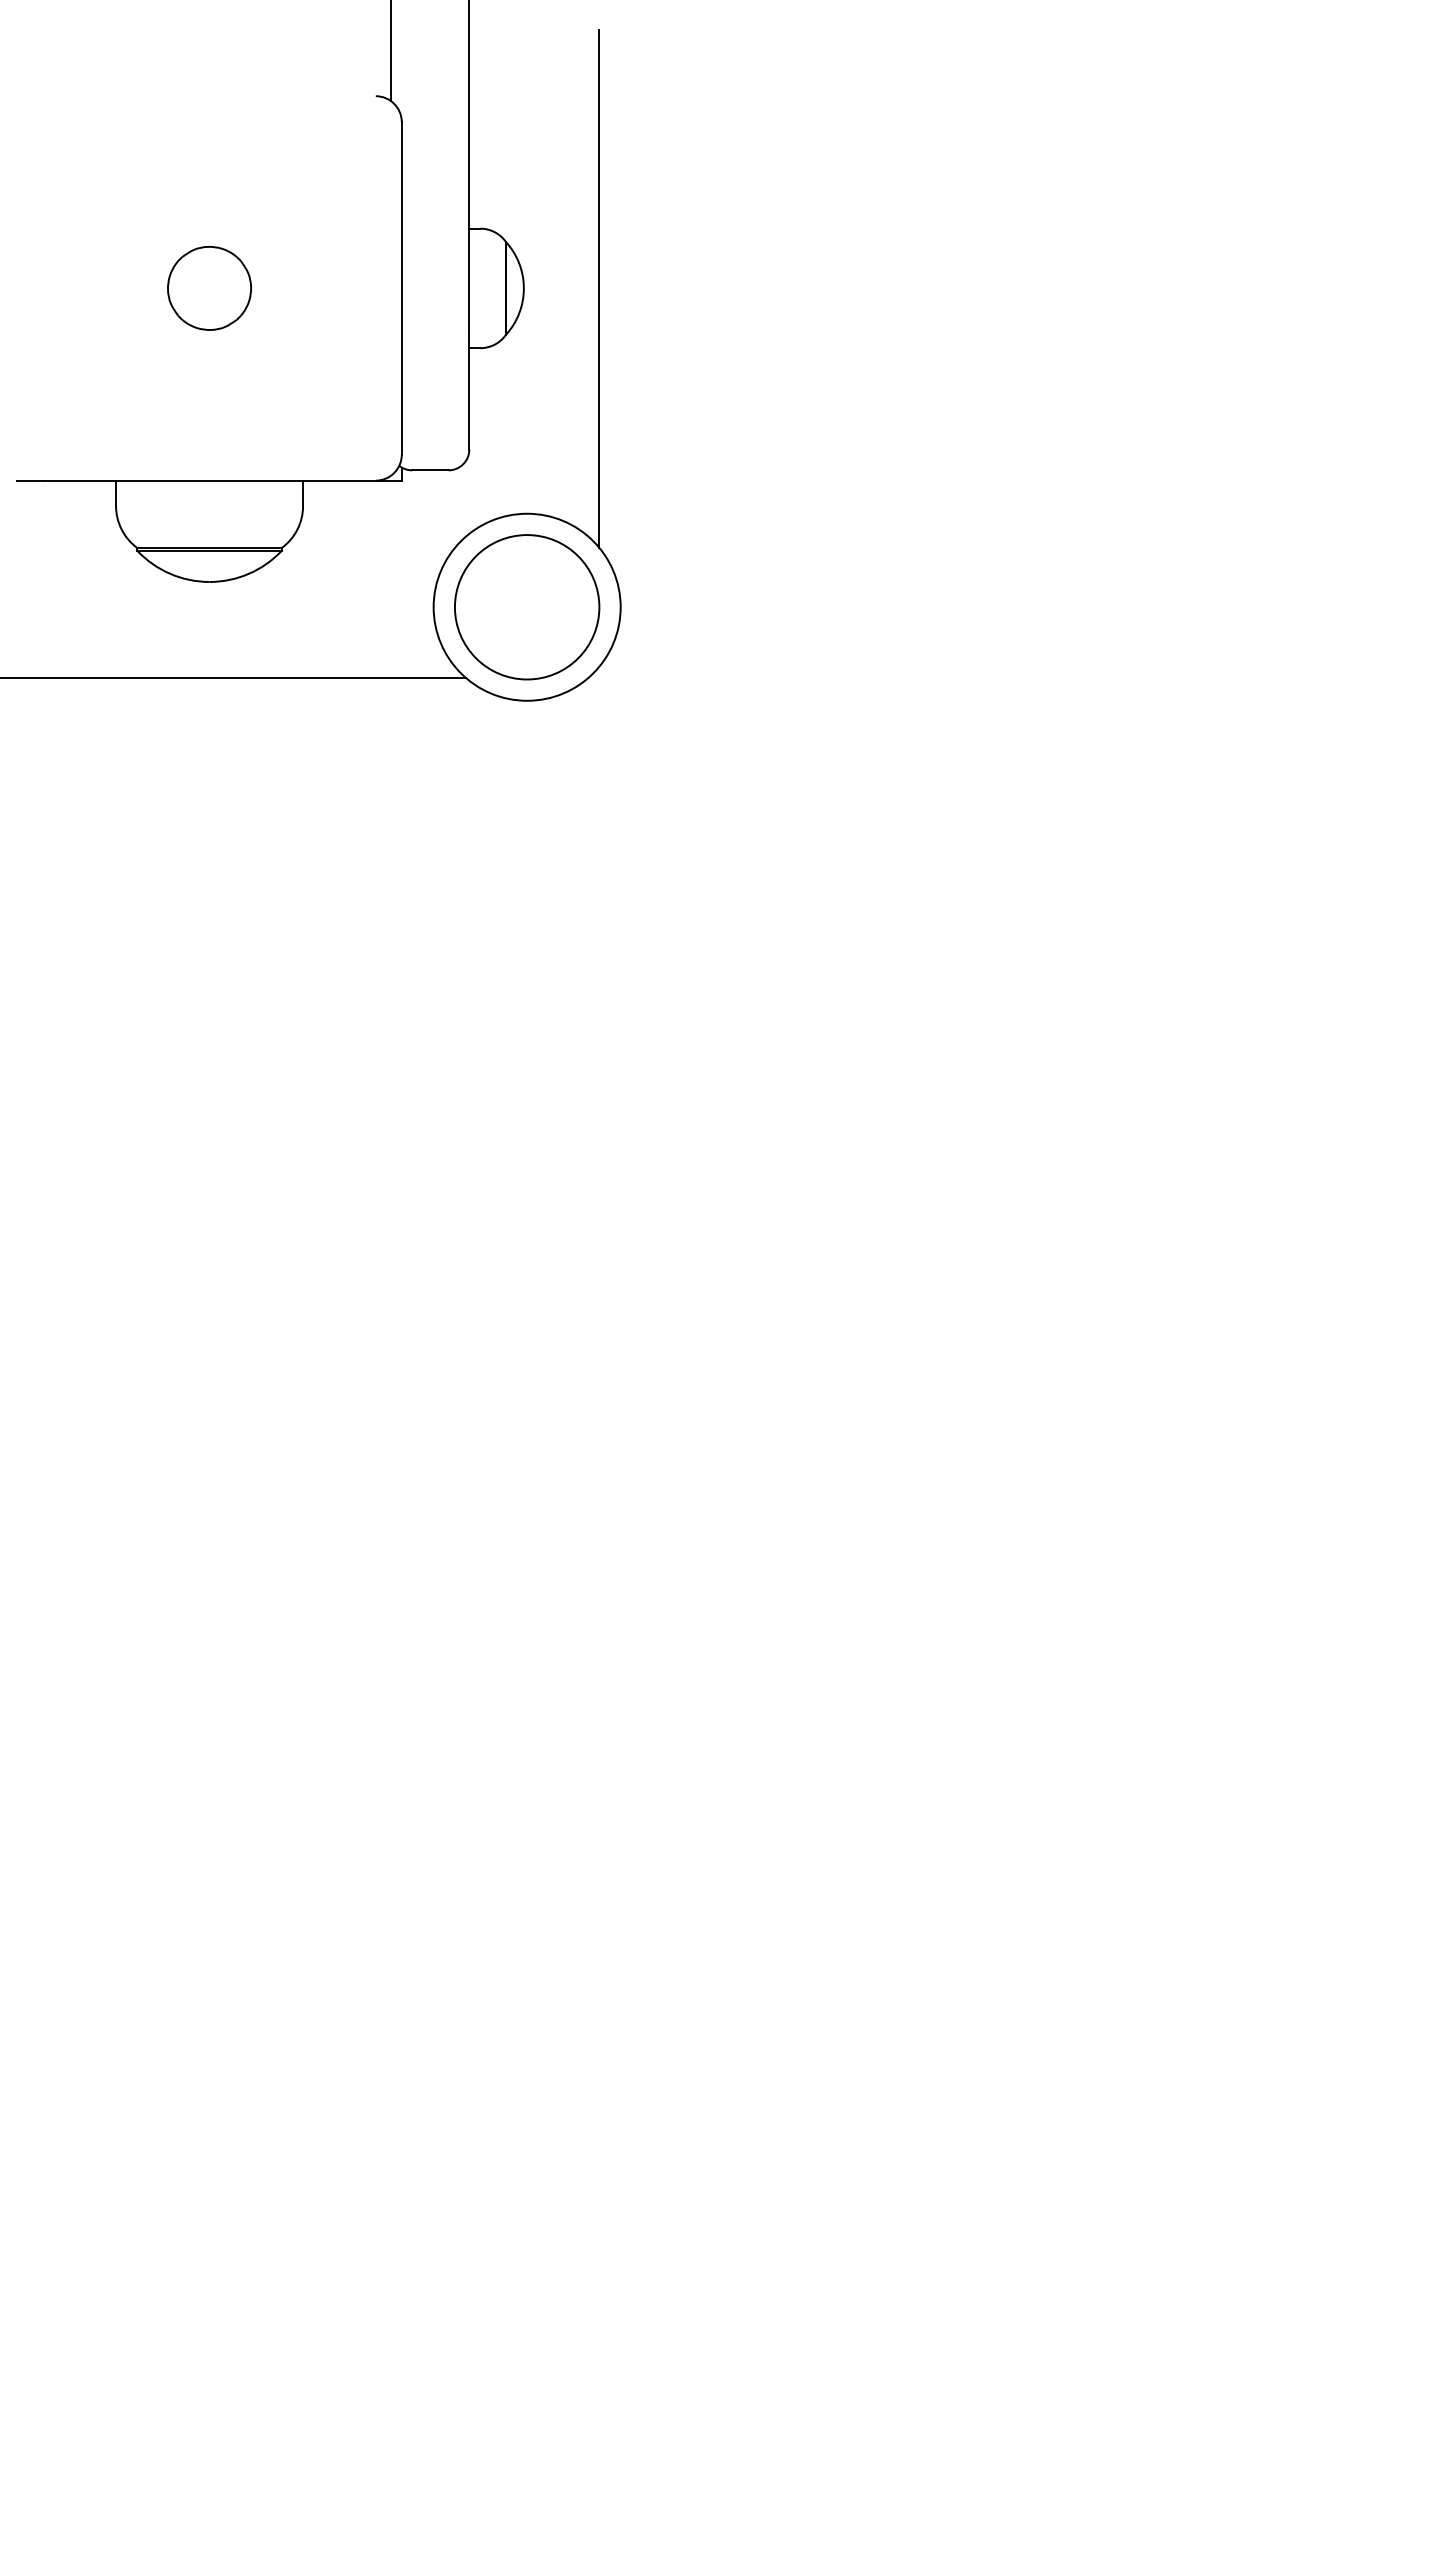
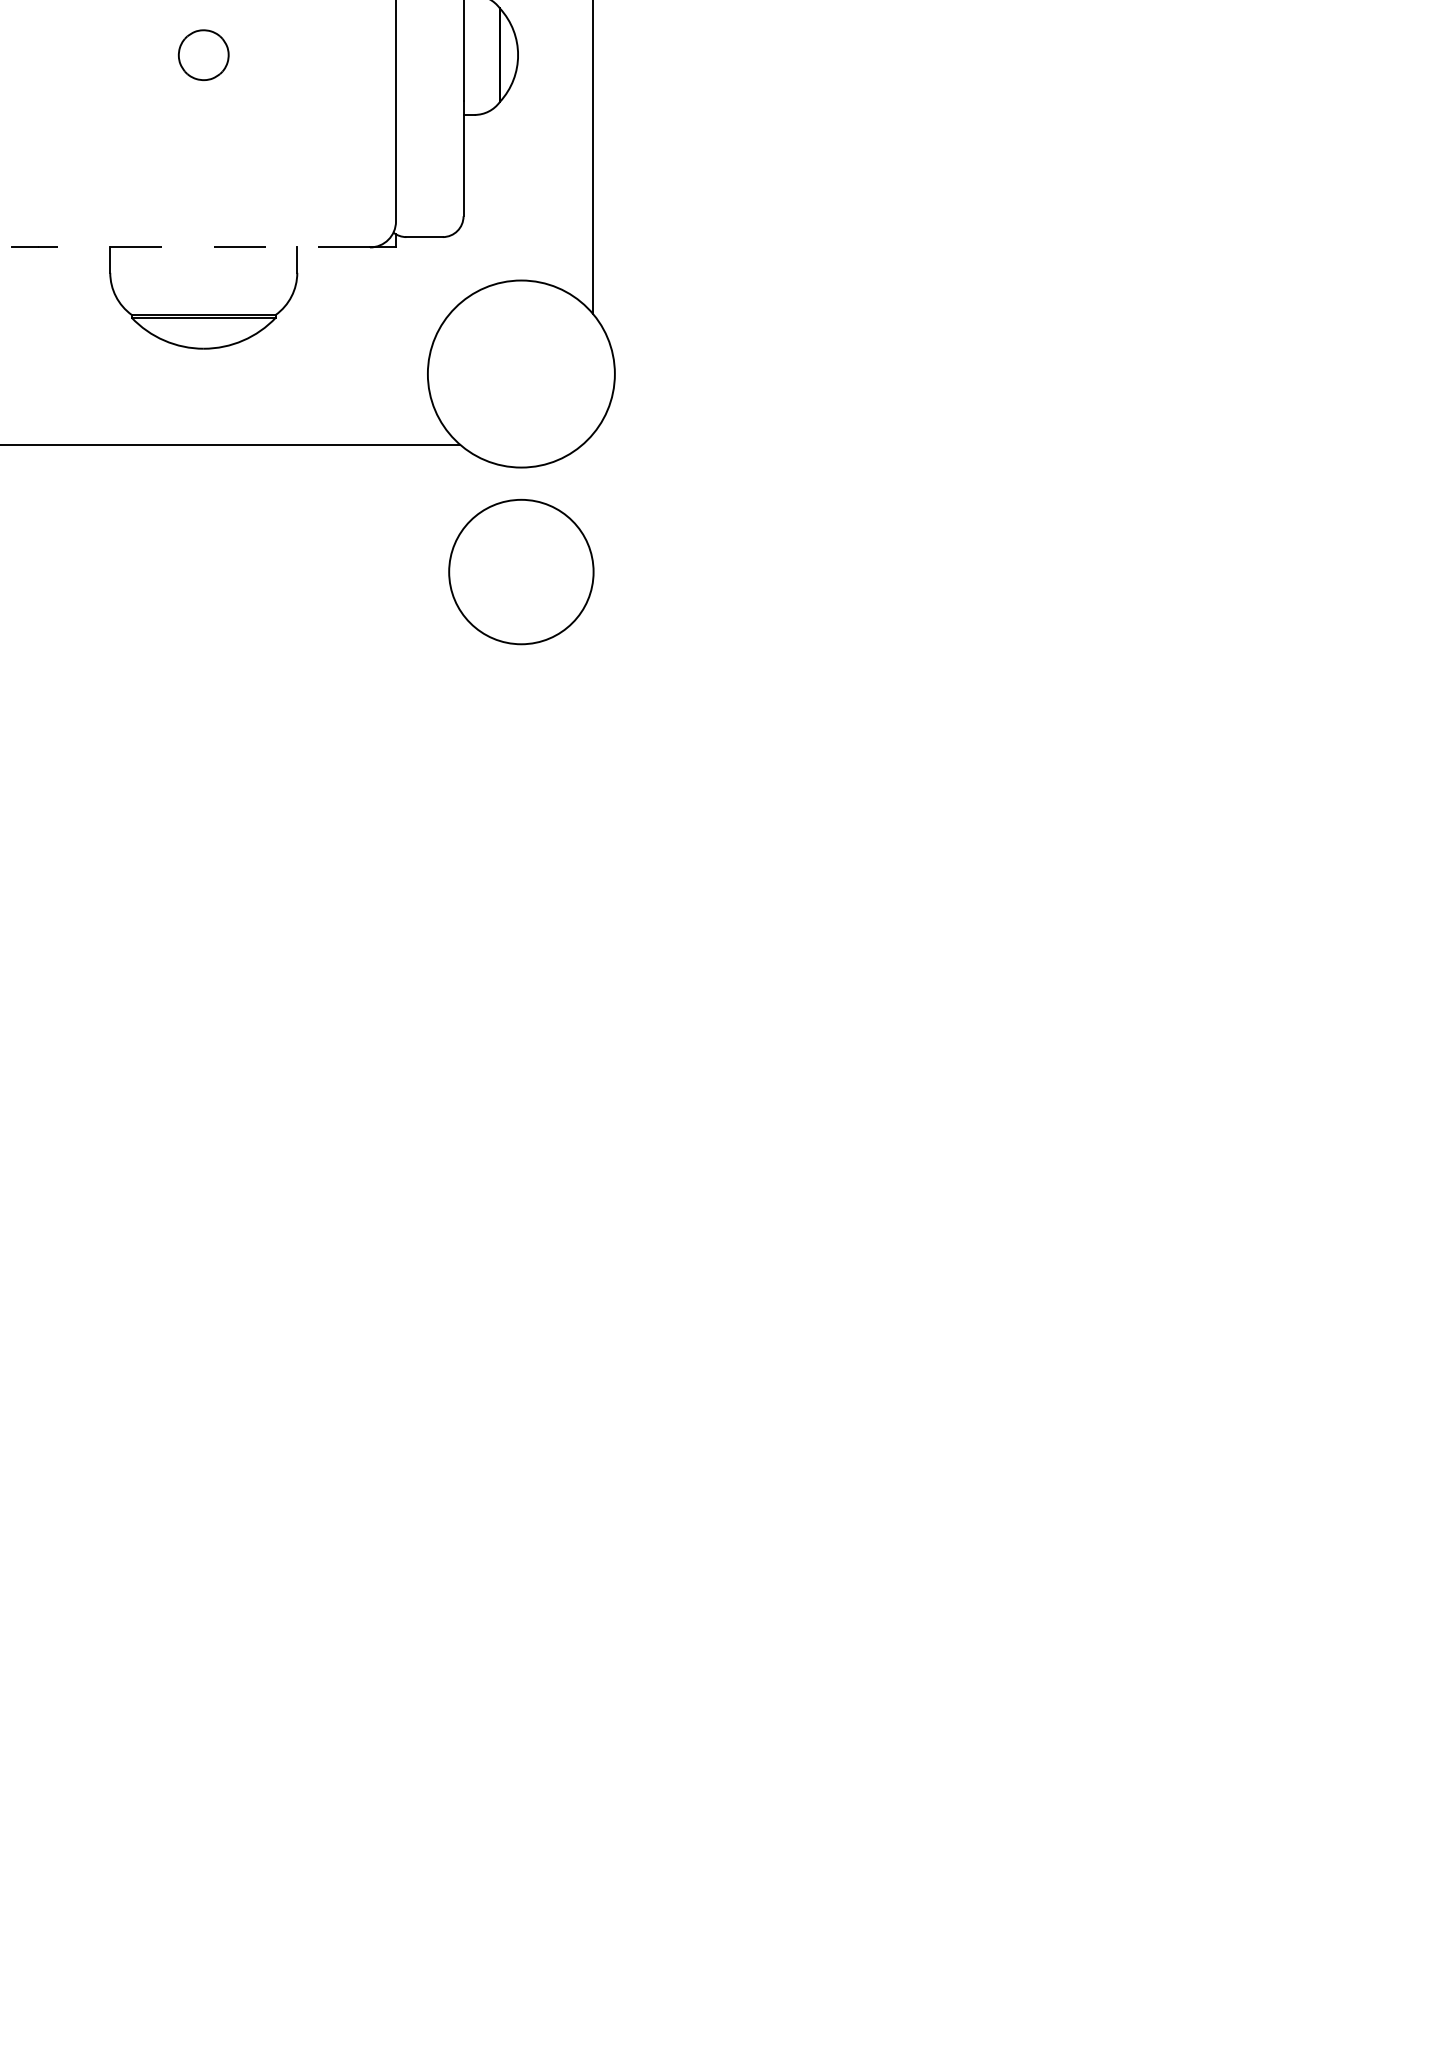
part: (209, 288) -> (203, 55), size x0.6
line: (209, 480) -> (203, 247), solid -> dashed
circle: (527, 607) -> (521, 572), moved

